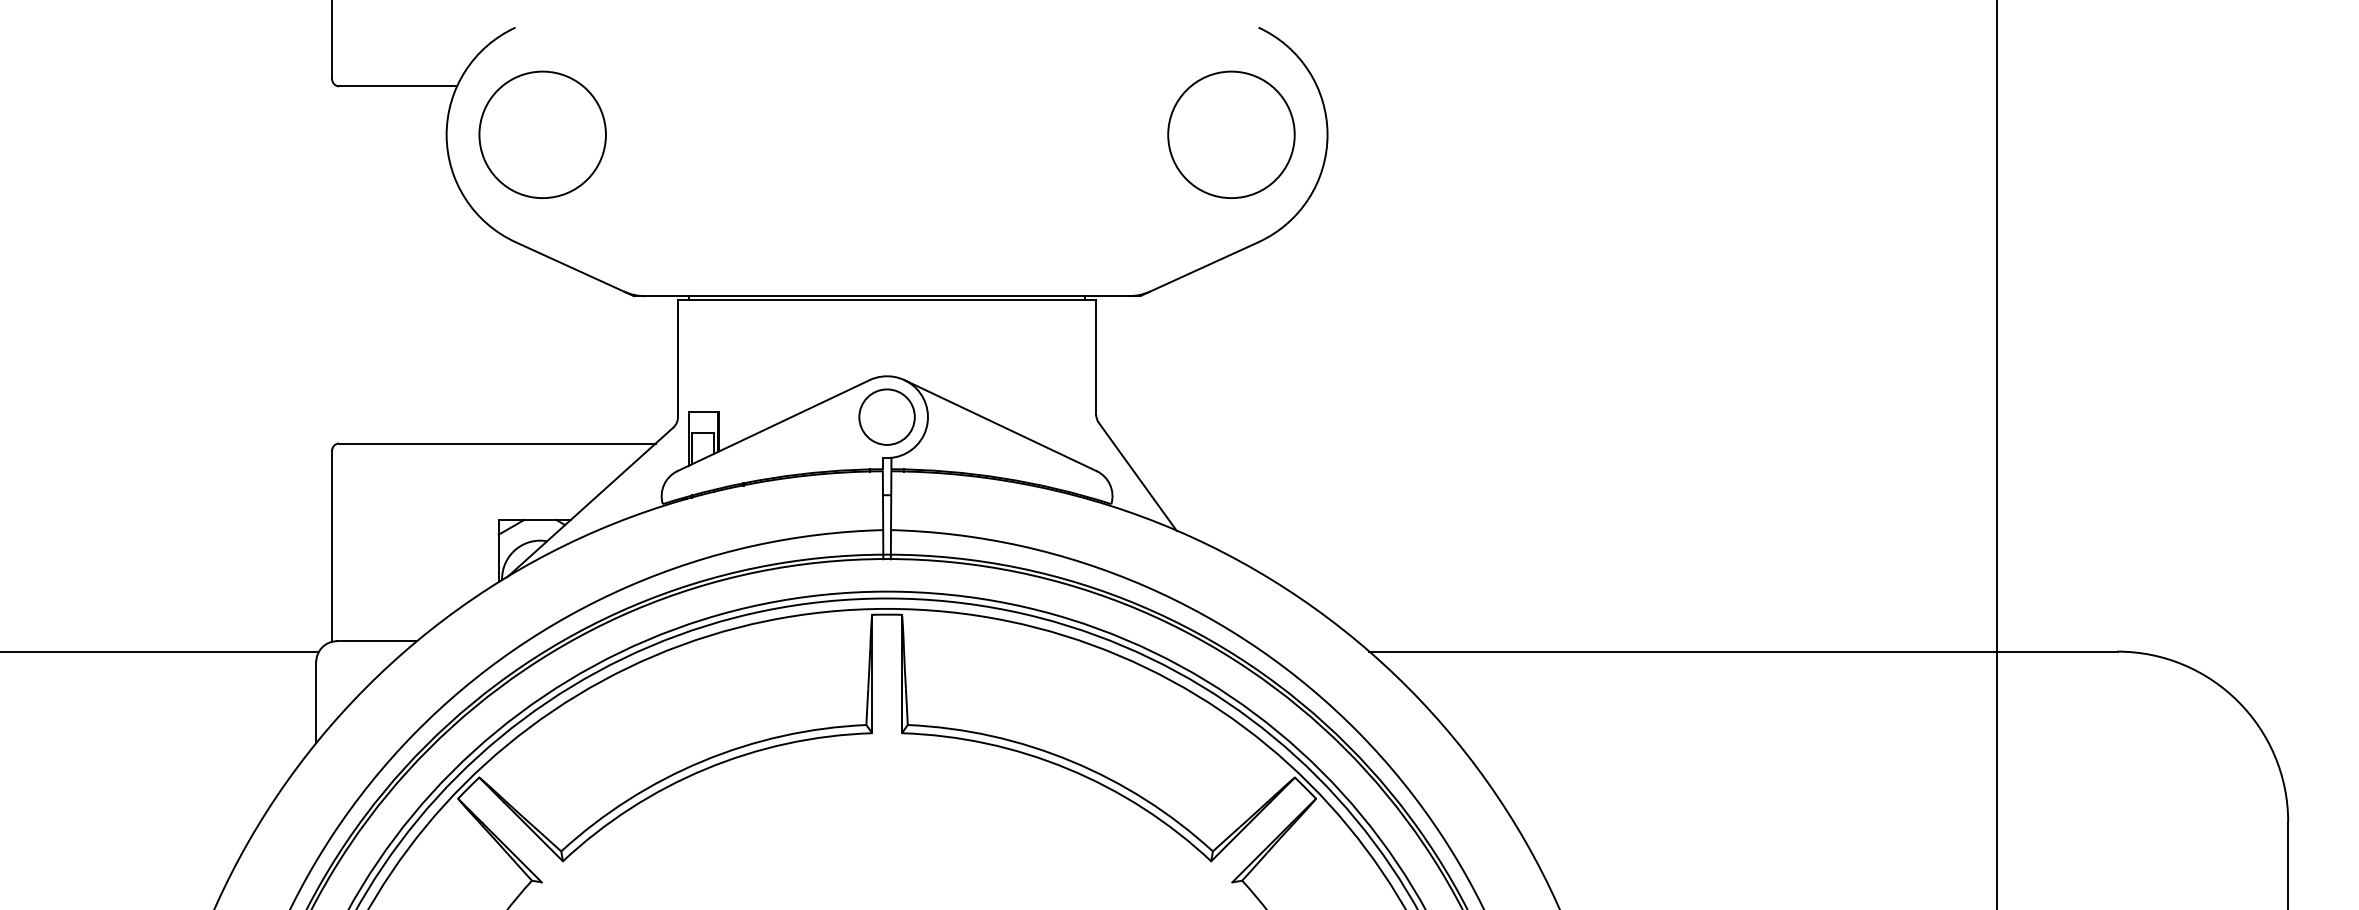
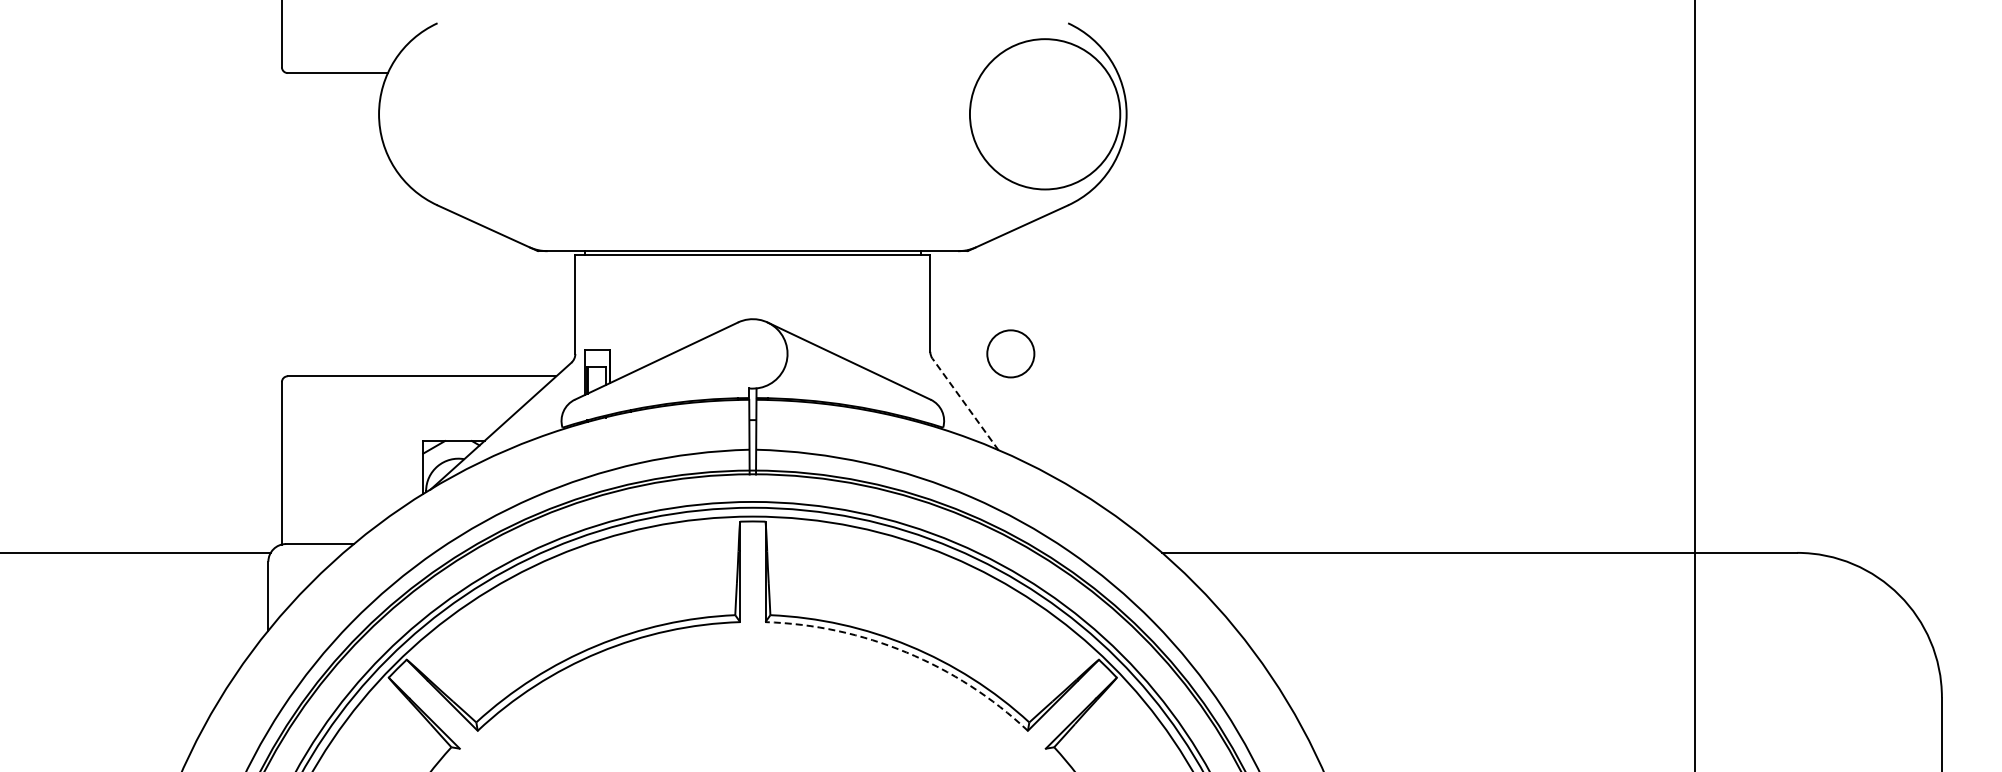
circle: (542, 133) -> (460, 113), removed
circle: (1230, 135) -> (1044, 114), size x1.4
circle: (886, 416) -> (1010, 353), moved
line: (1137, 476) -> (965, 404), solid -> dashed
arc: (1068, 769) -> (906, 652), solid -> dashed

